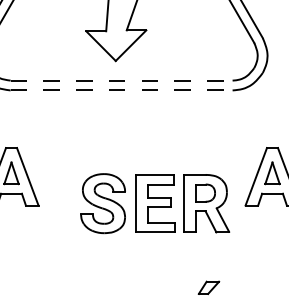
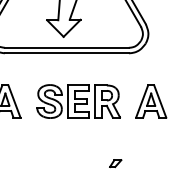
line: (120, 80) -> (66, 47), dashed -> solid
line: (120, 90) -> (66, 53), dashed -> solid
part: (154, 203) -> (78, 101), moved

